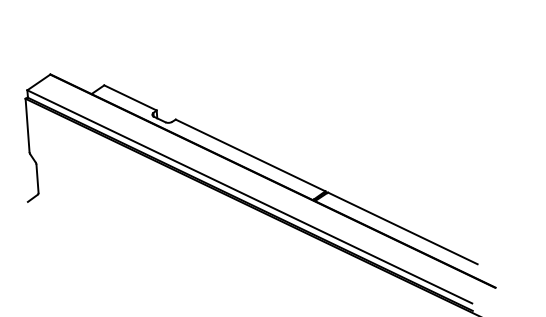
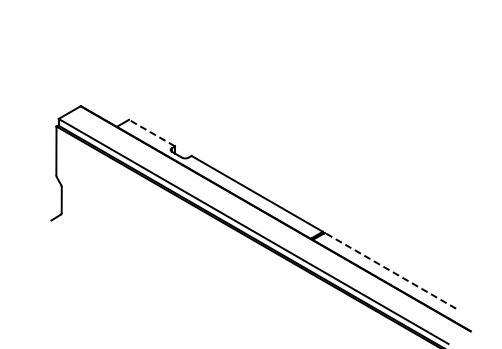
line: (129, 98) -> (151, 133), solid -> dashed
line: (402, 228) -> (390, 270), solid -> dashed

